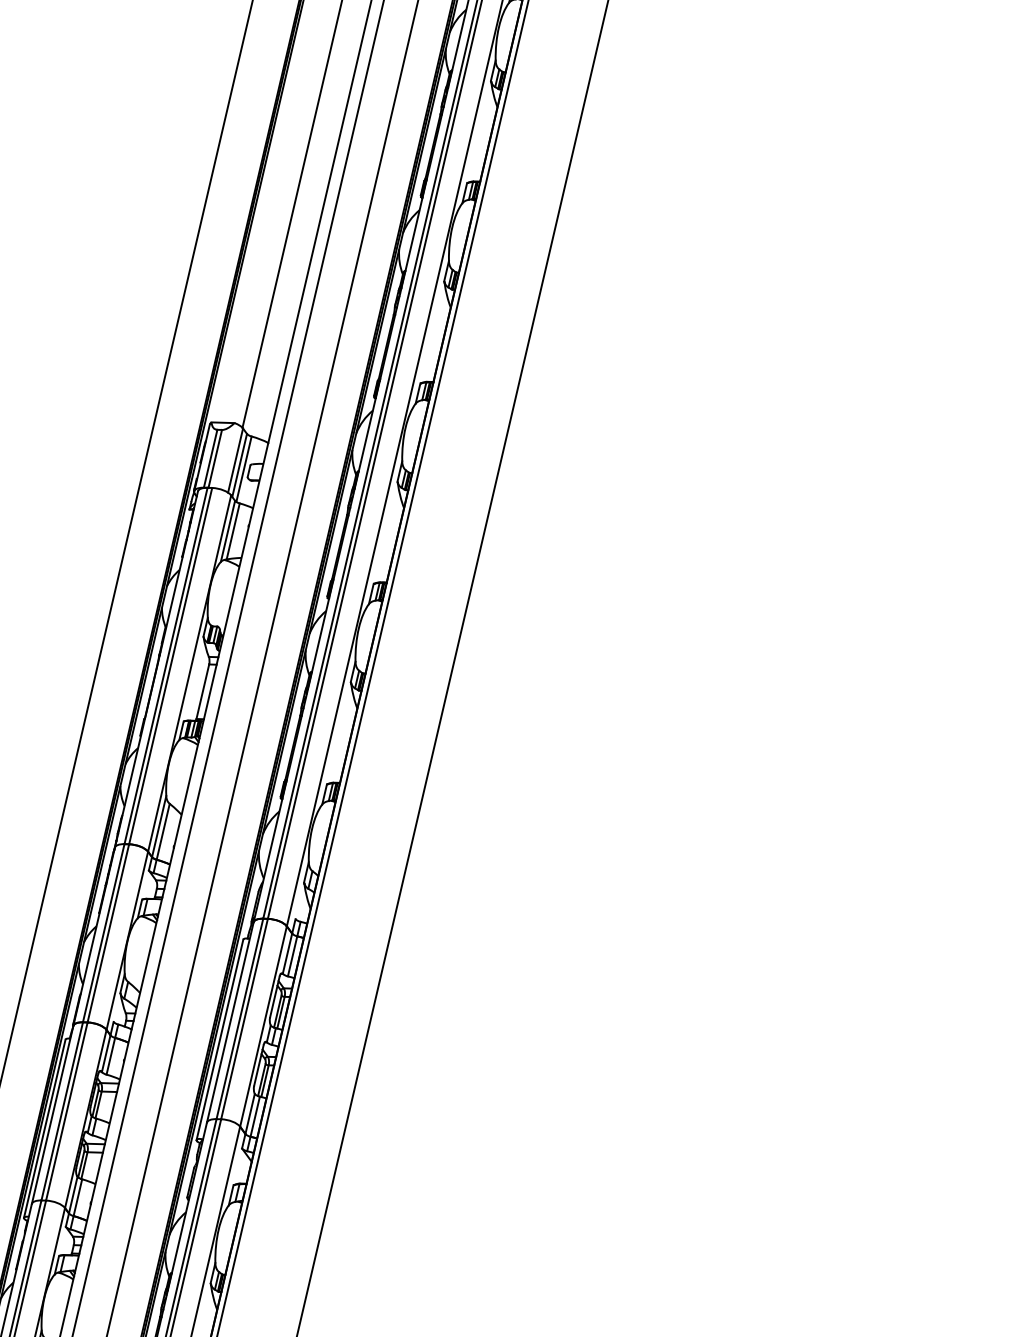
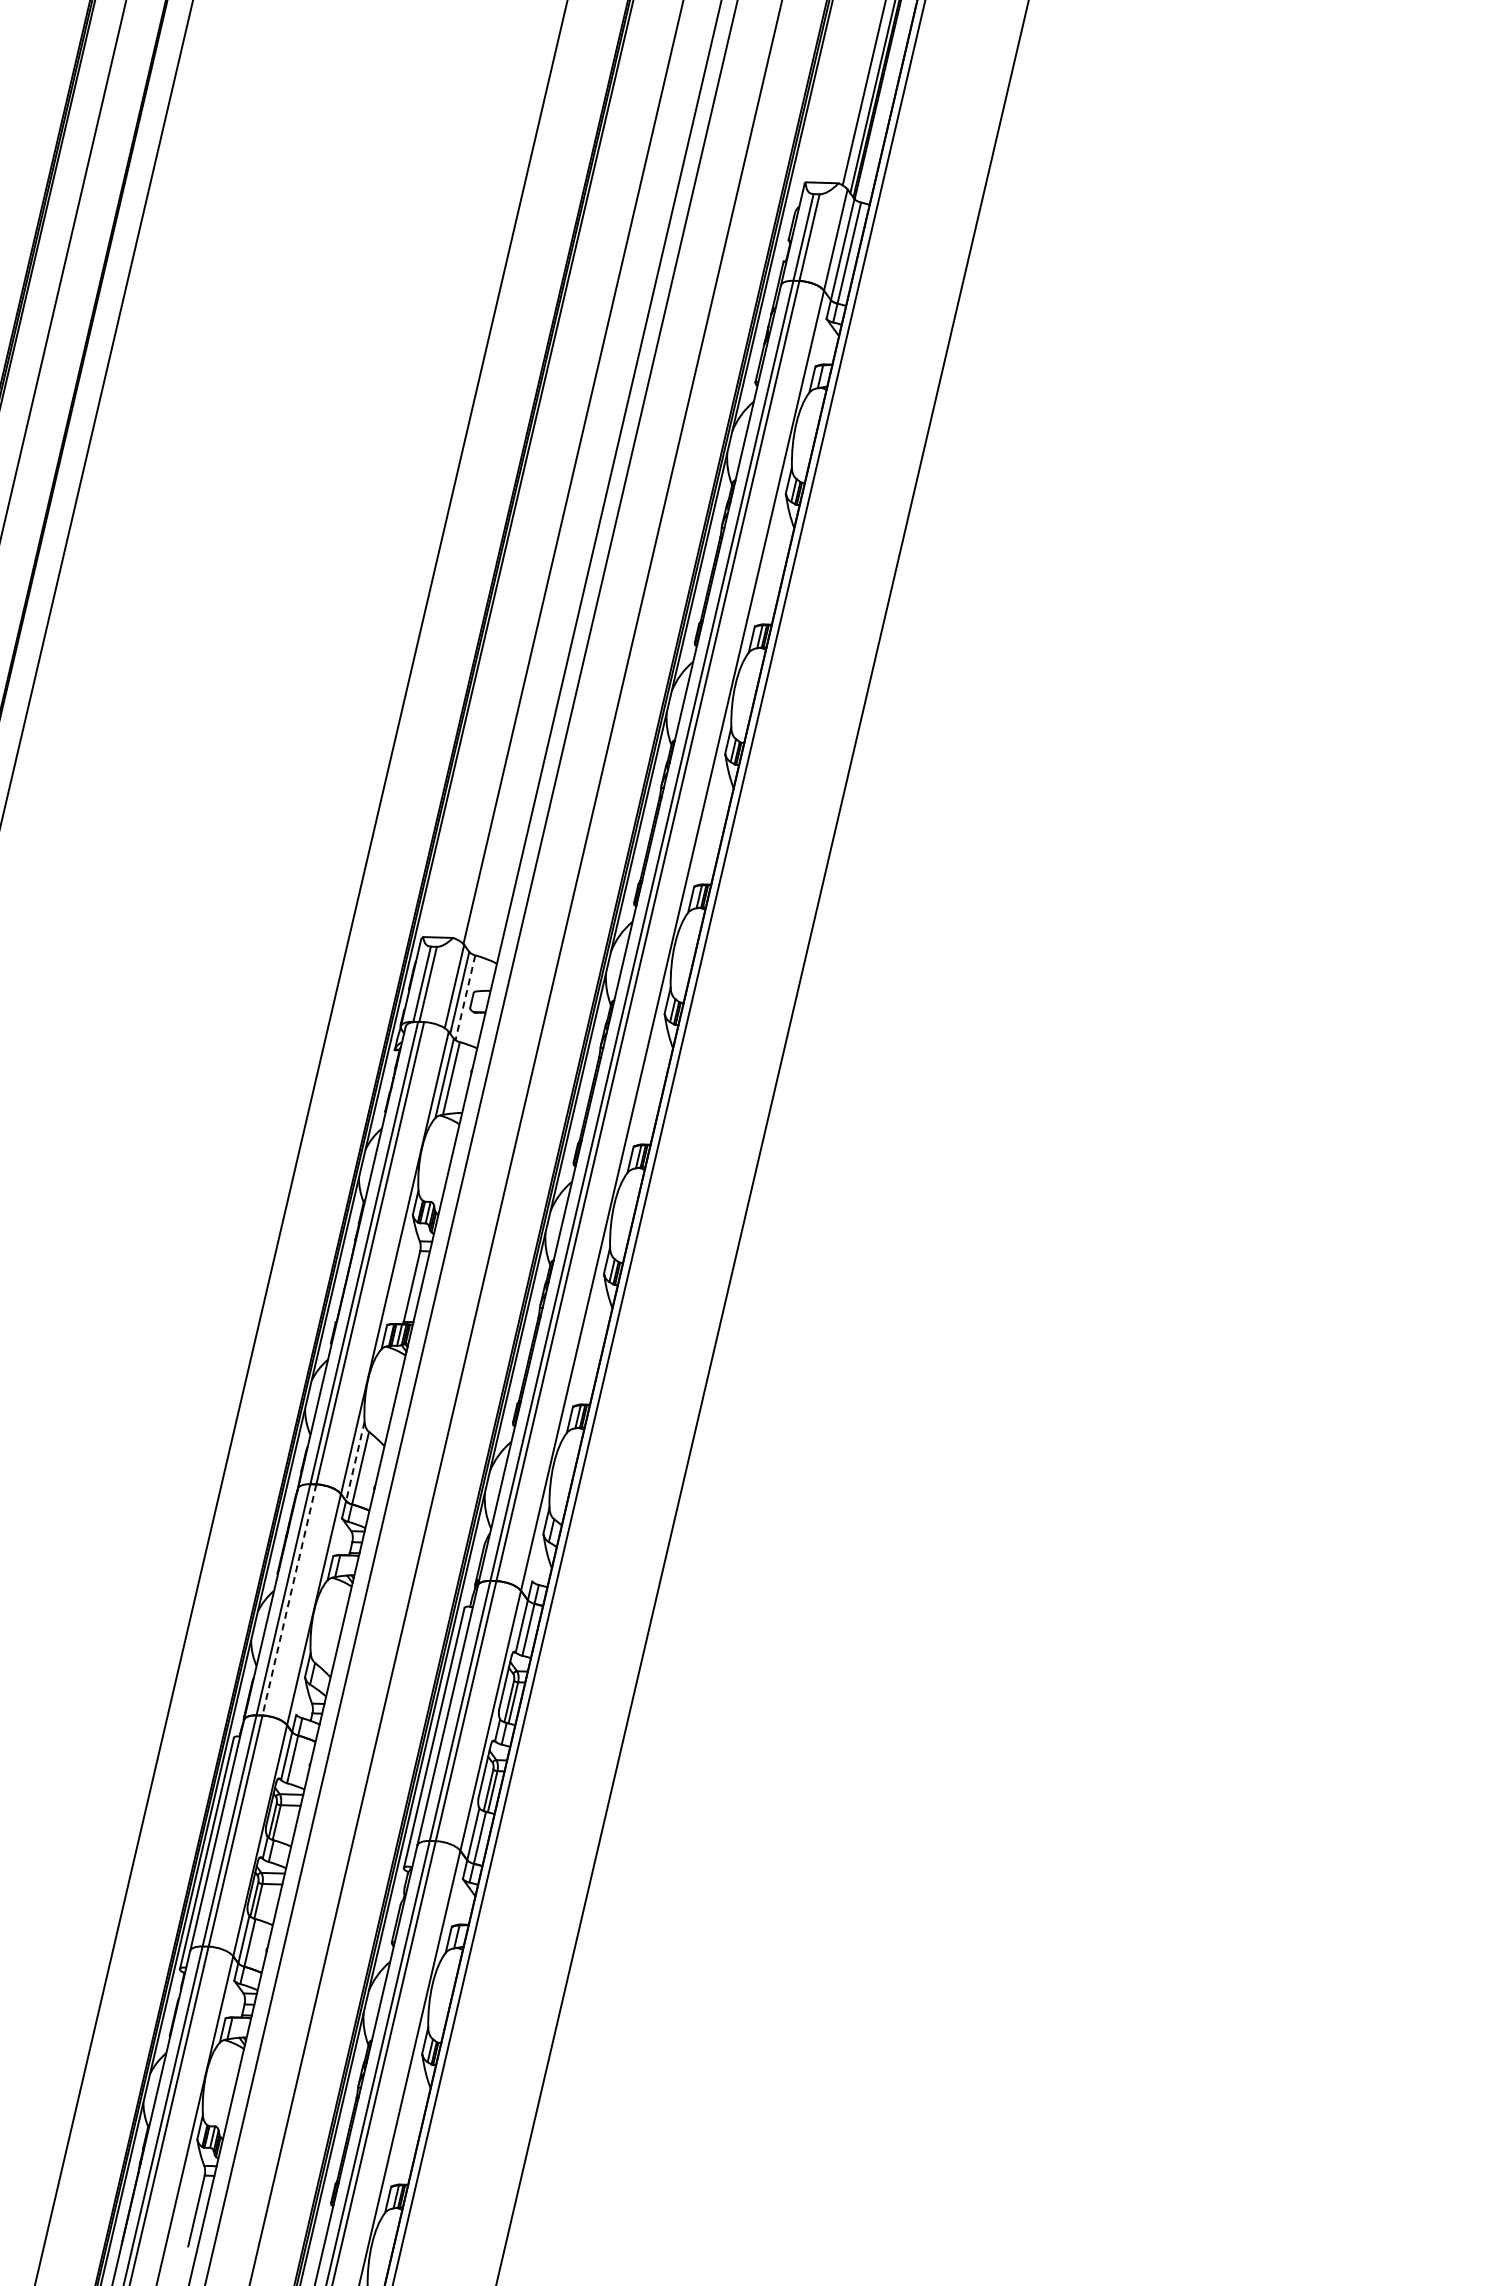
line: (244, 468) -> (465, 997), solid -> dashed
line: (159, 826) -> (355, 1461), solid -> dashed
line: (108, 933) -> (289, 1599), solid -> dashed

